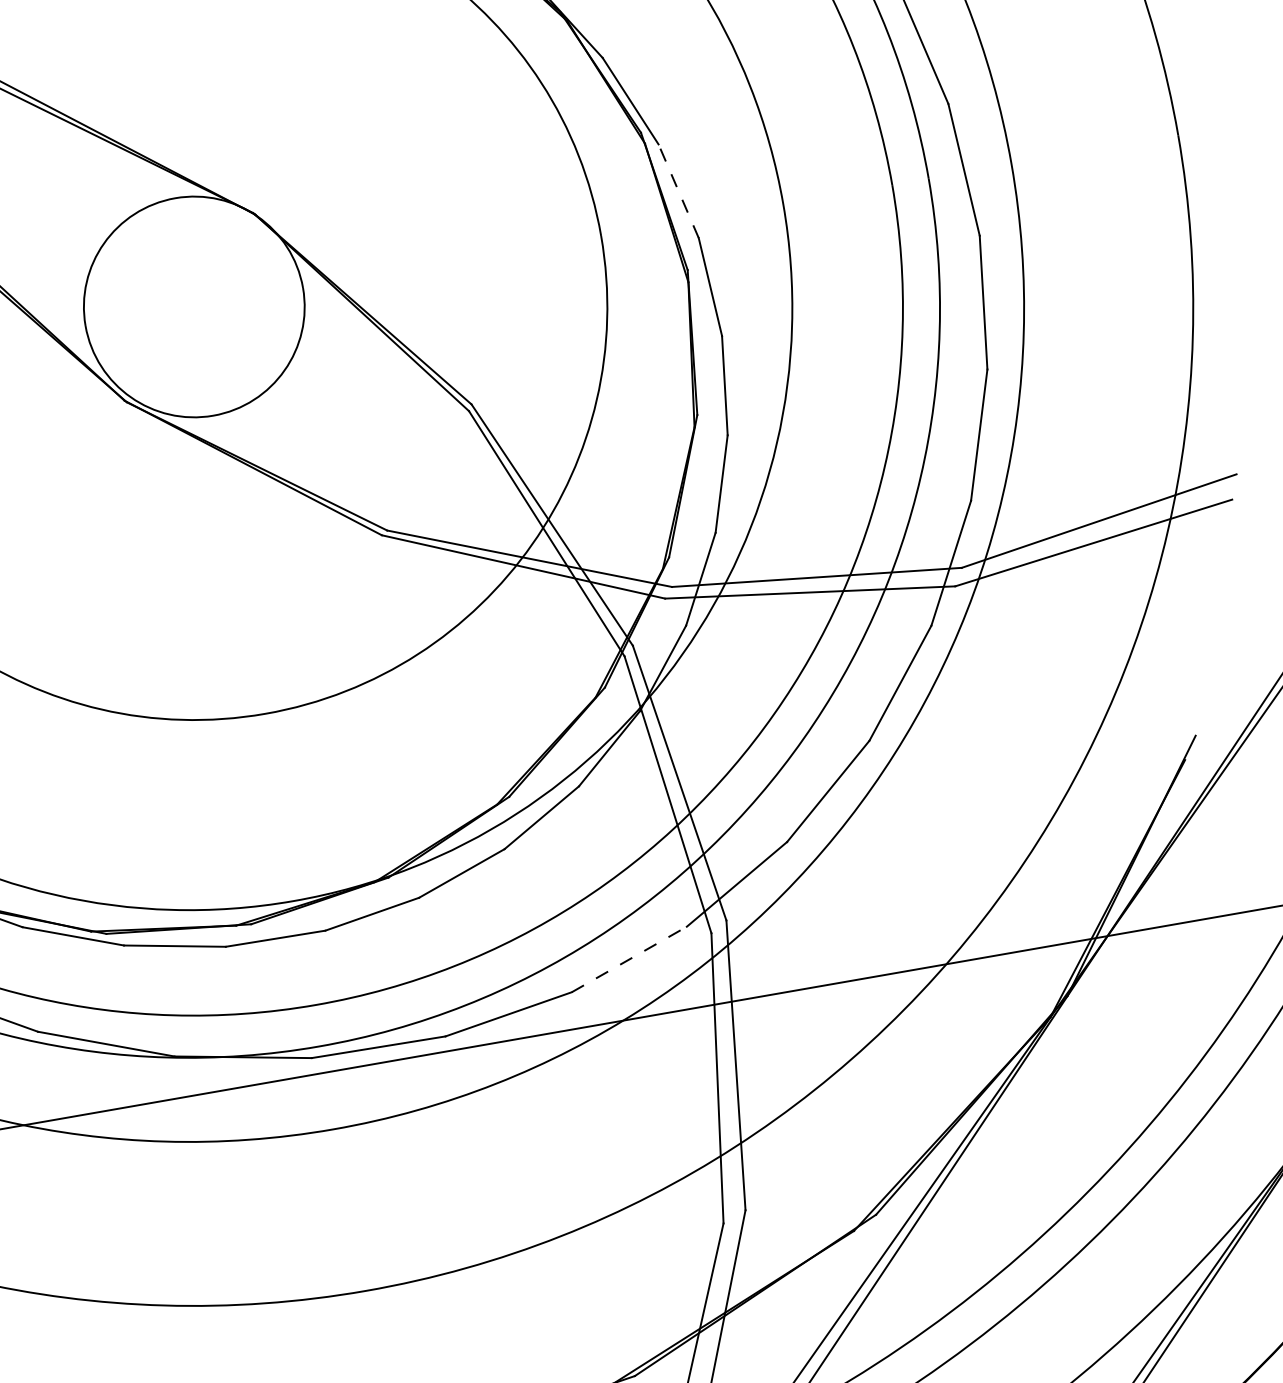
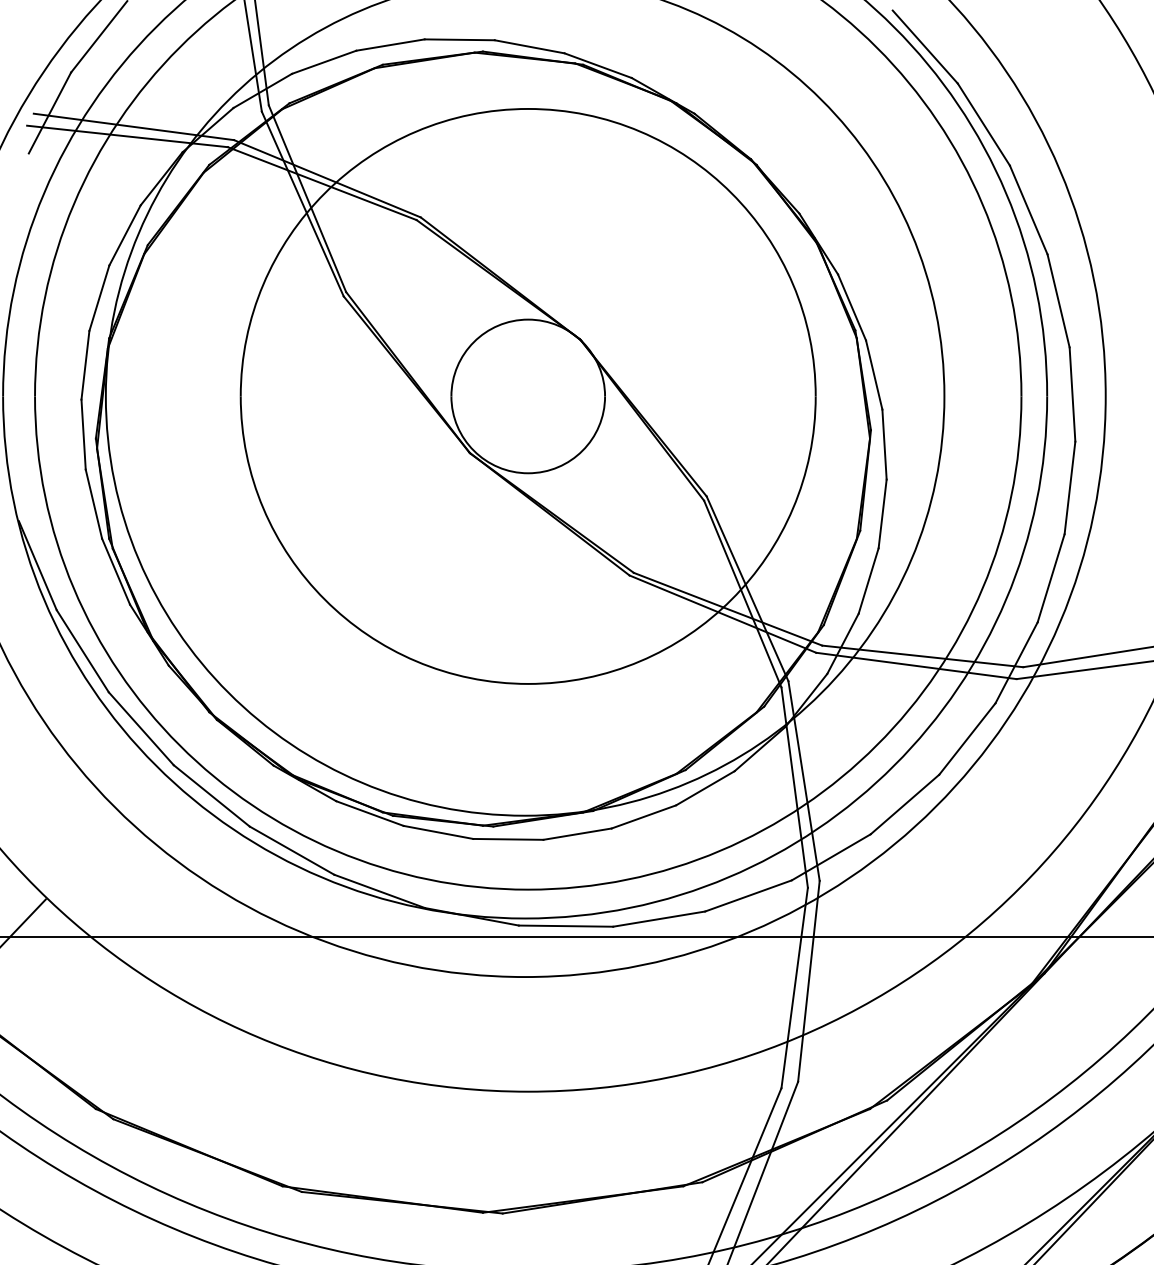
line: (678, 190) -> (874, 374), dashed -> solid
line: (629, 958) -> (748, 895), dashed -> solid

